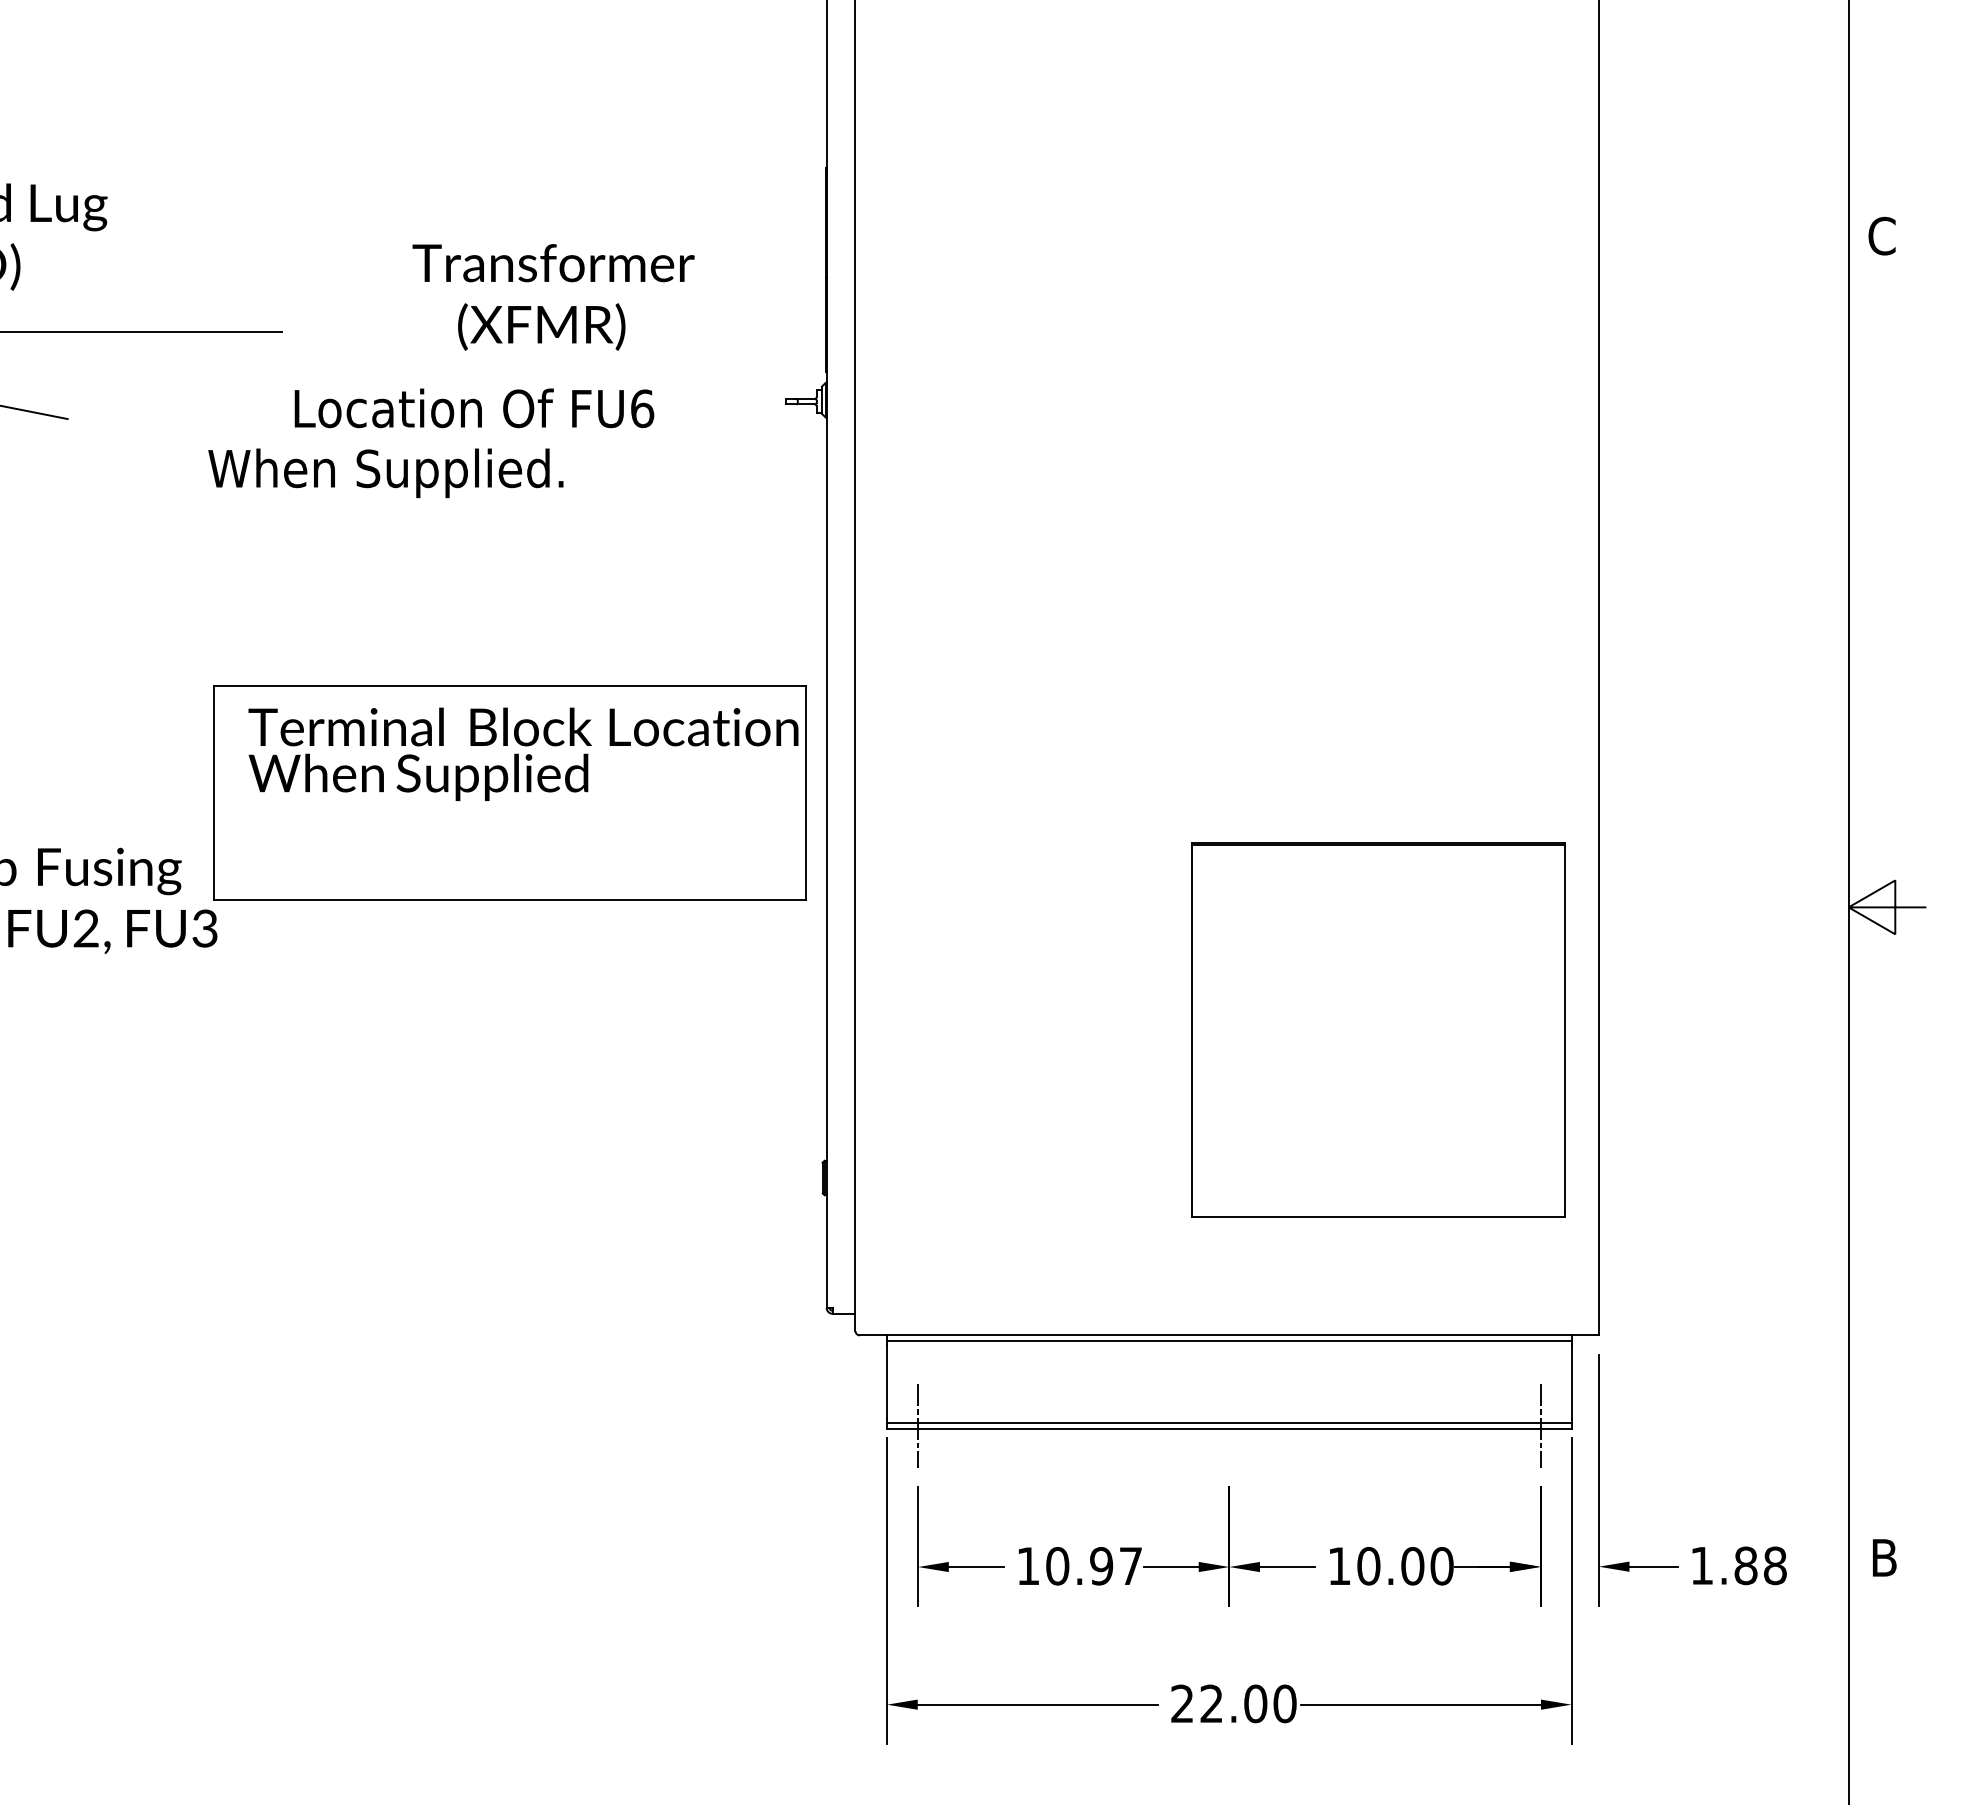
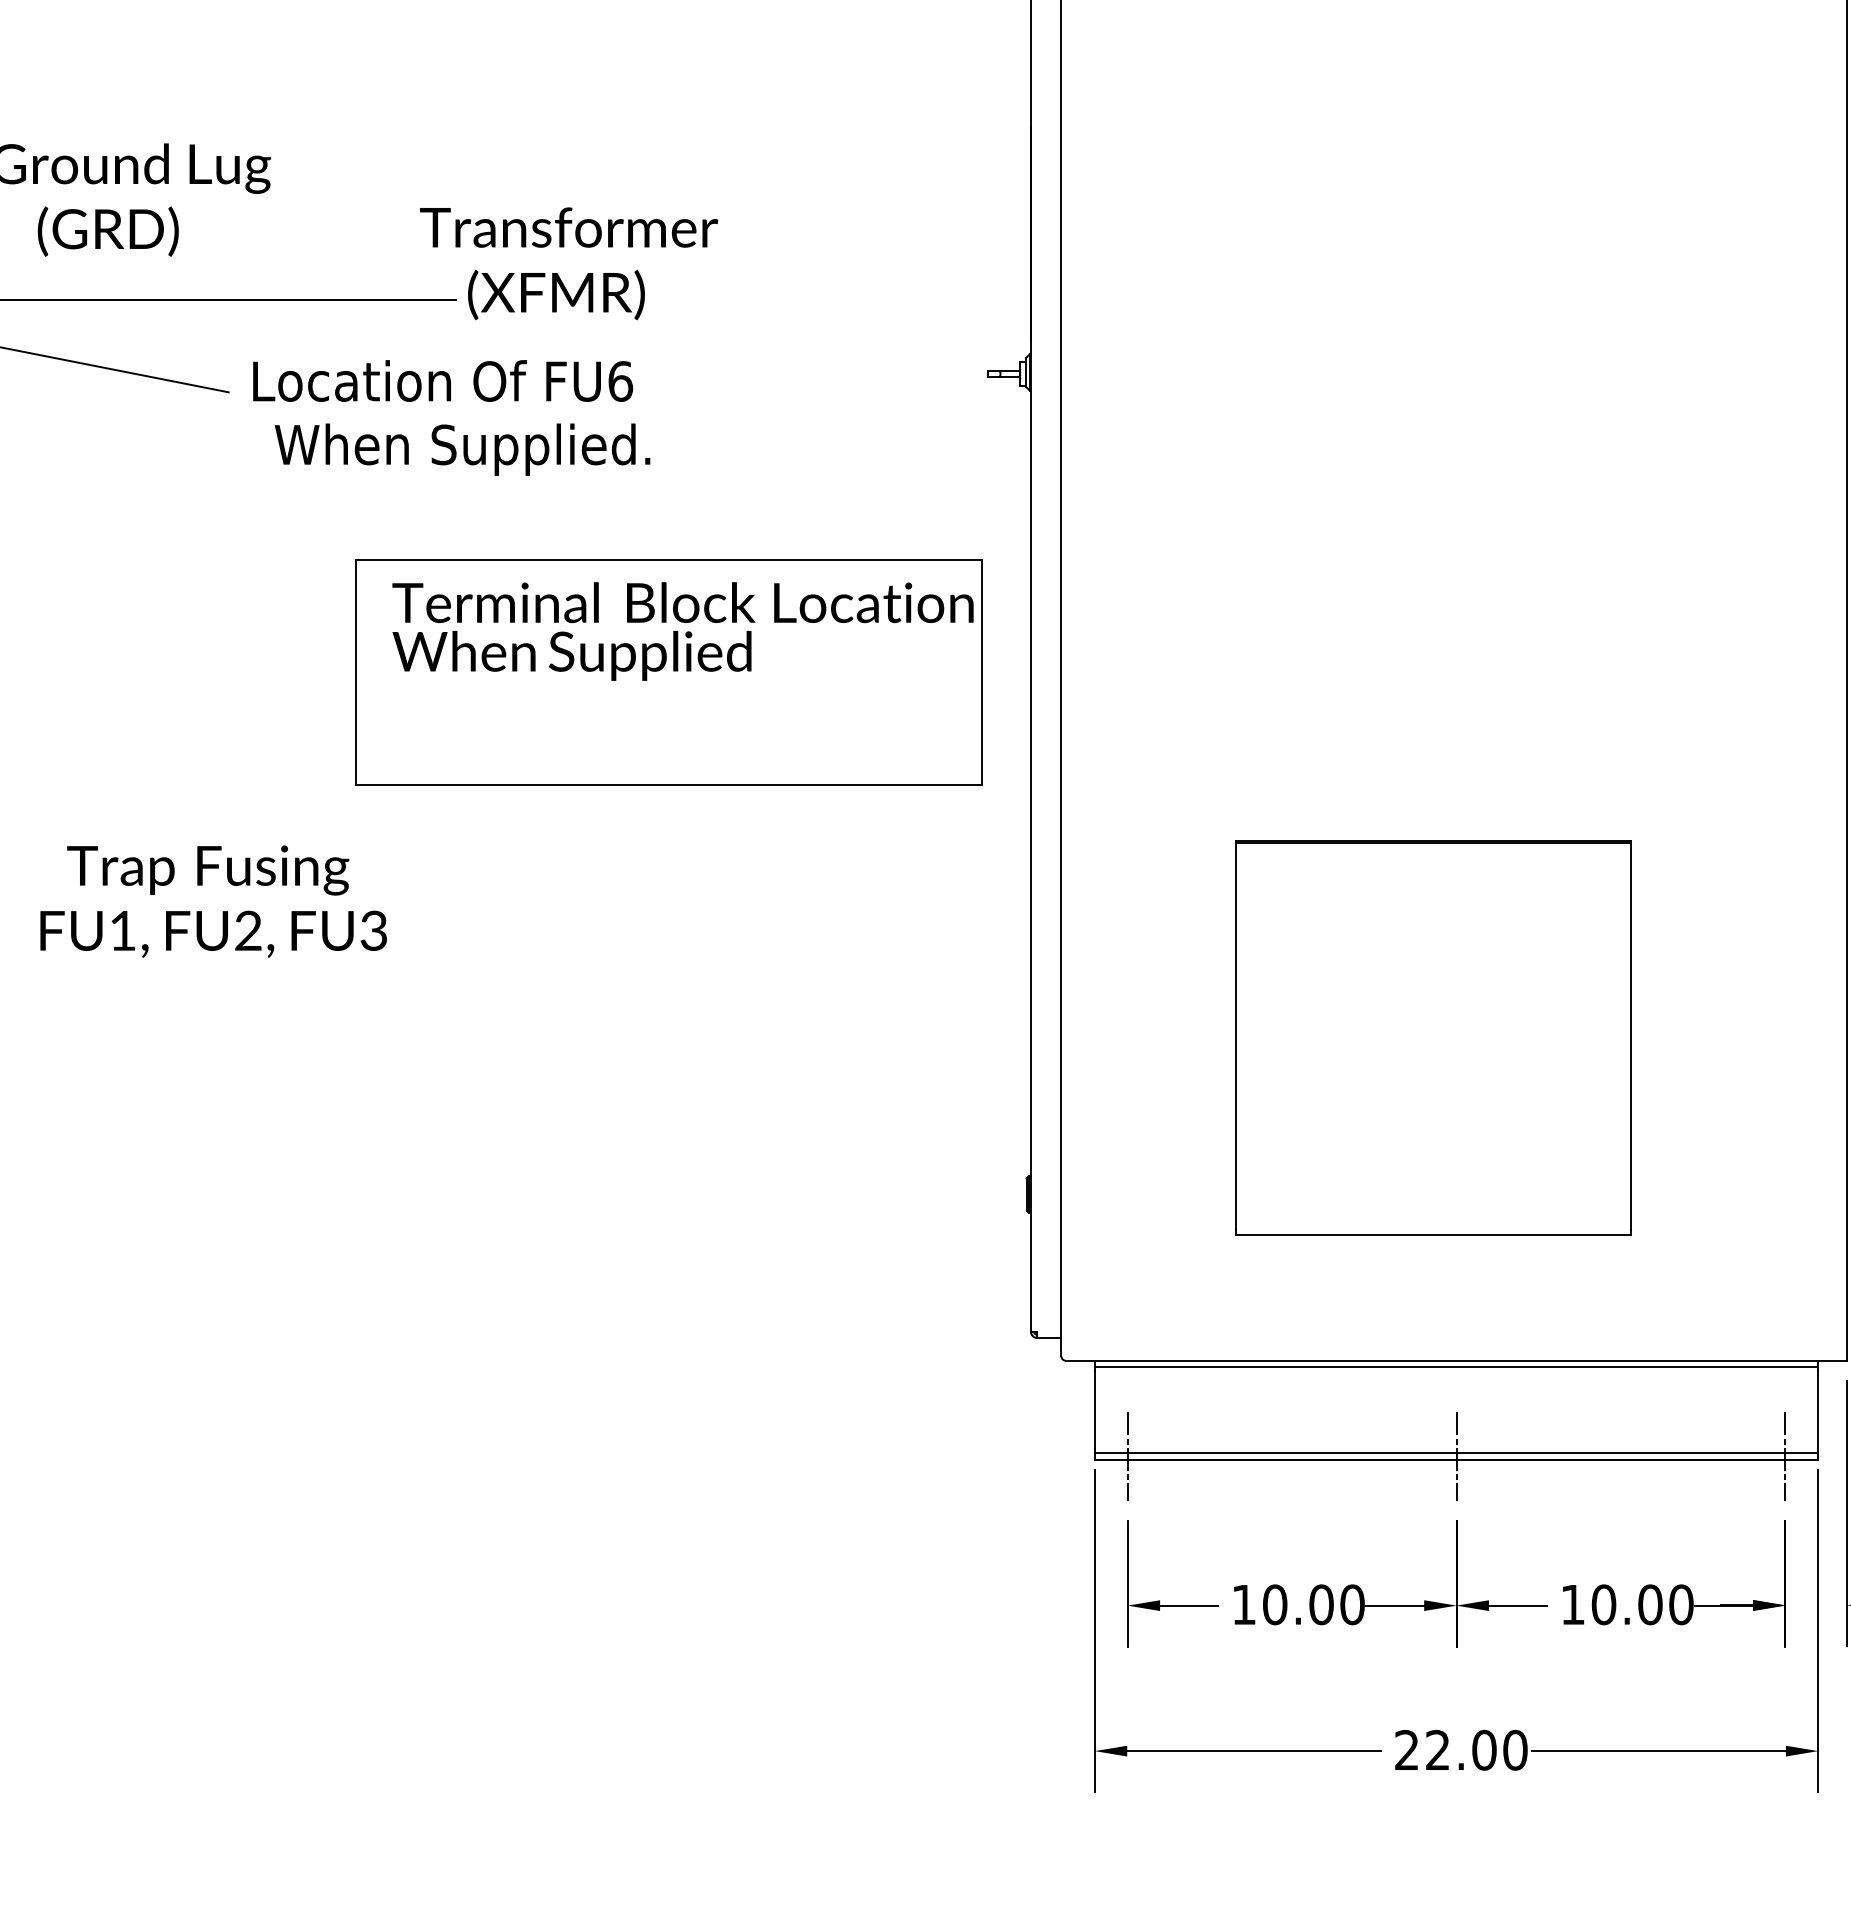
text: (553, 297) -> (568, 263), moved
text: (474, 408) -> (443, 381), moved
text: (385, 472) -> (462, 448), moved
part: (509, 792) -> (668, 671), moved
part: (1378, 1029) -> (1433, 1037), moved
line: (1229, 1425) -> (1456, 1456), added
text: (1116, 1566) -> (1337, 1605), 10.97 -> 10.00

